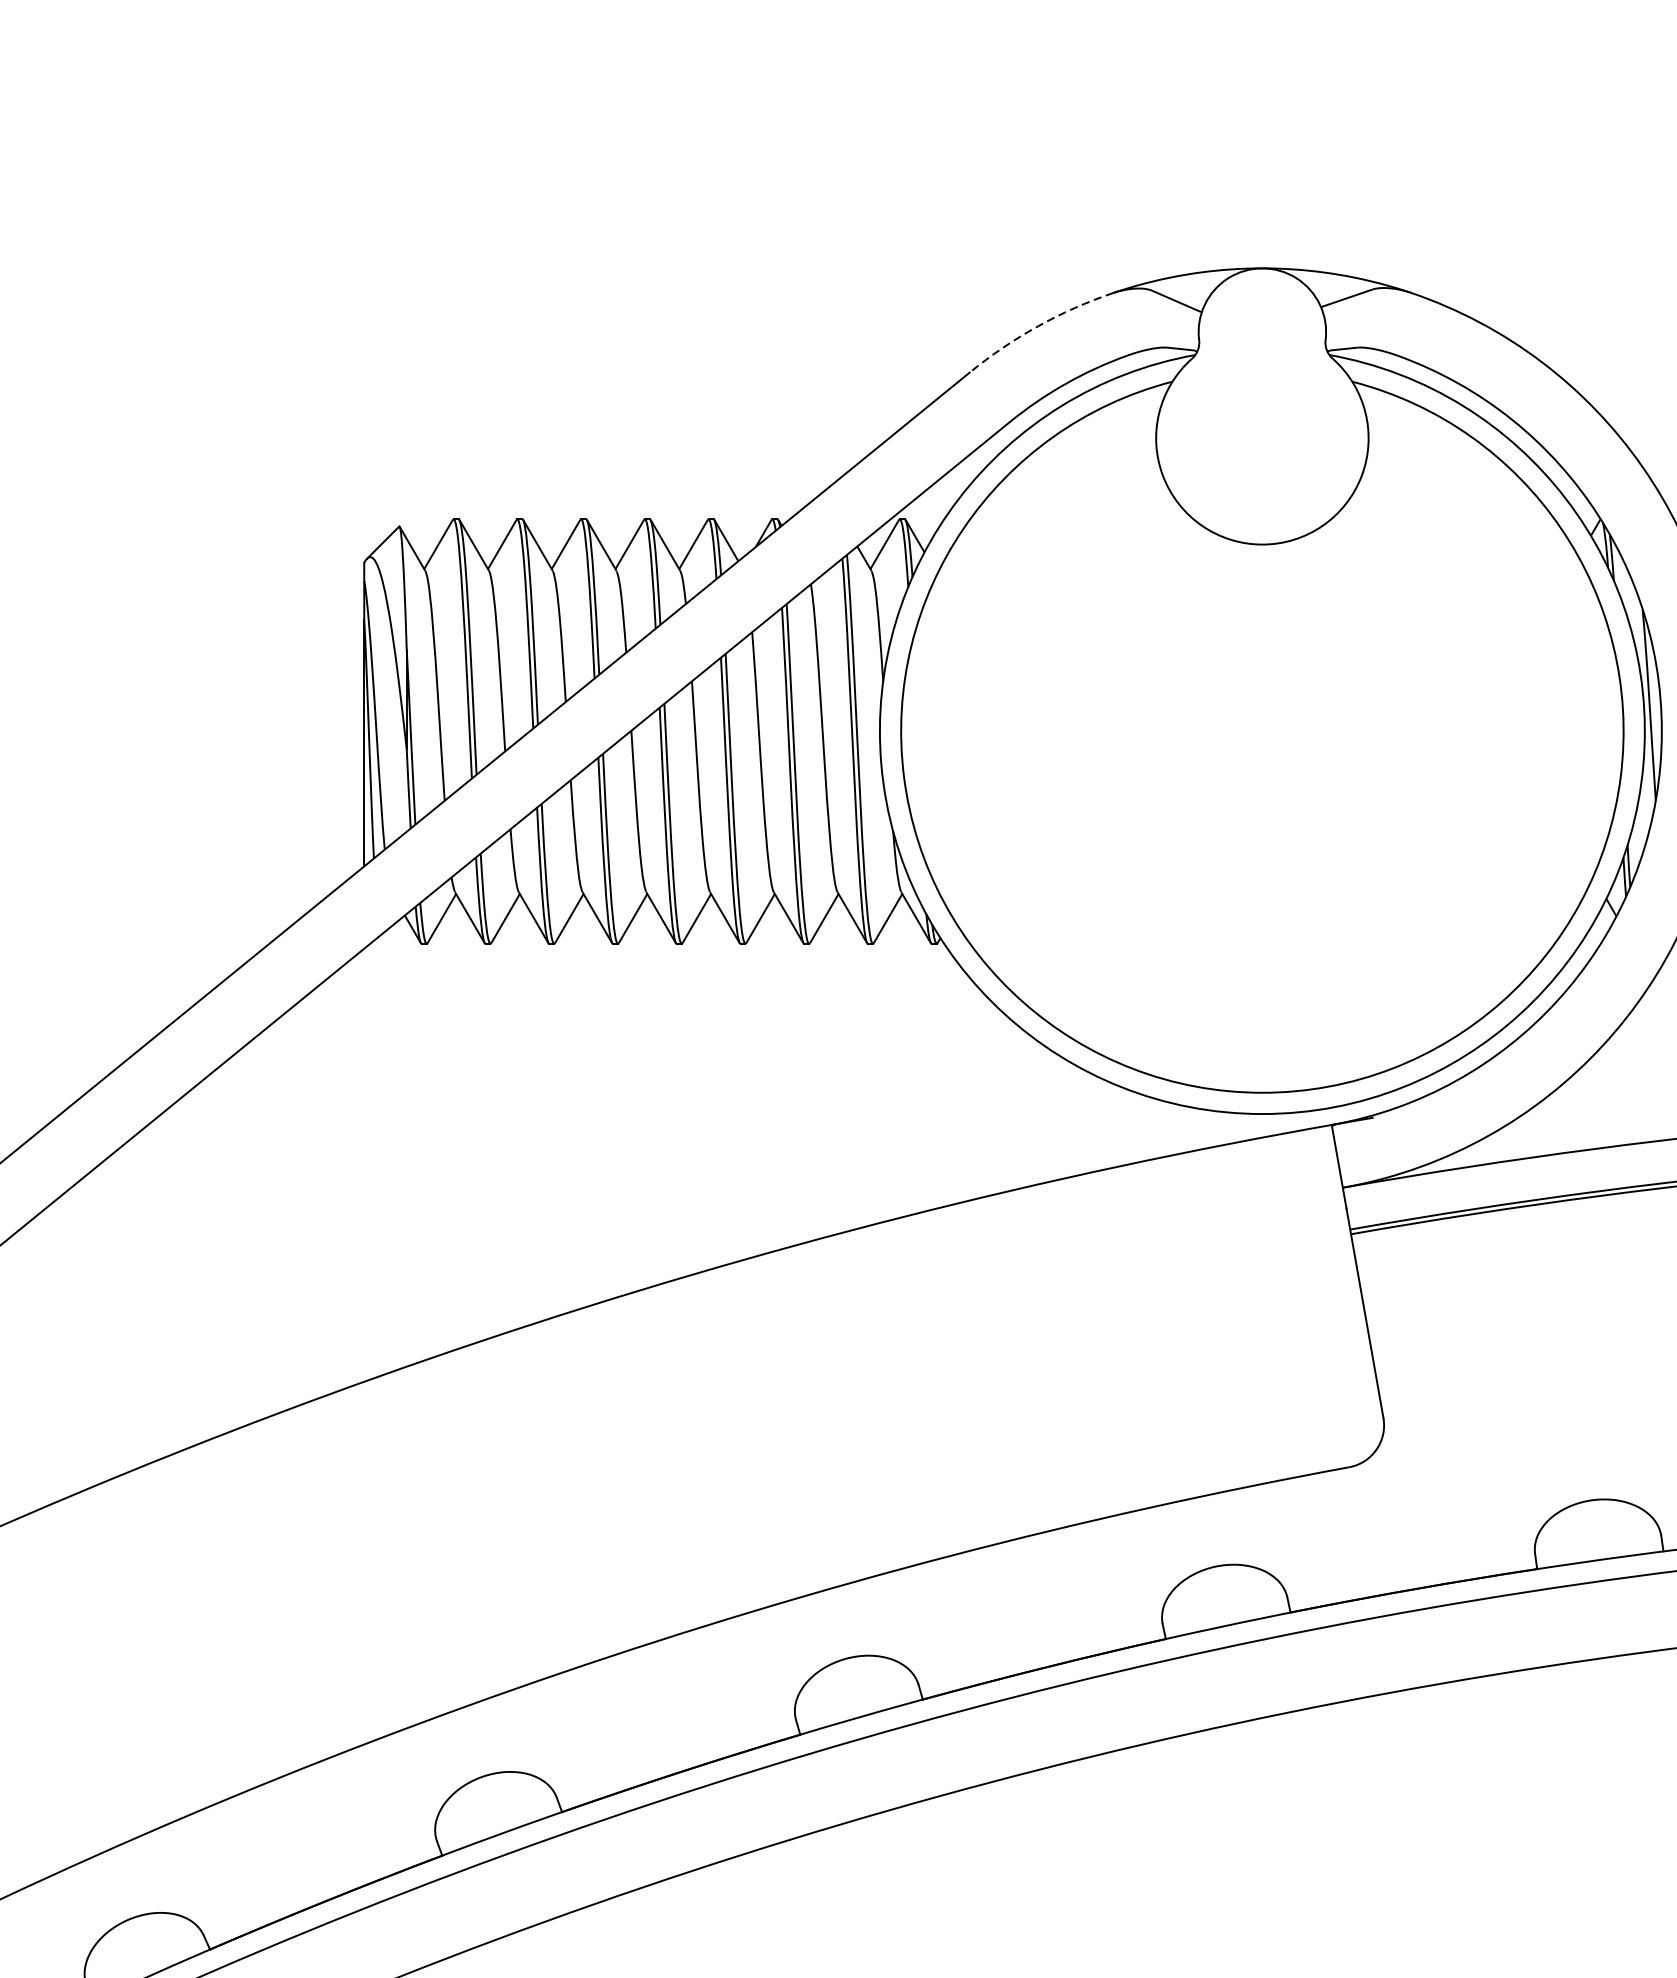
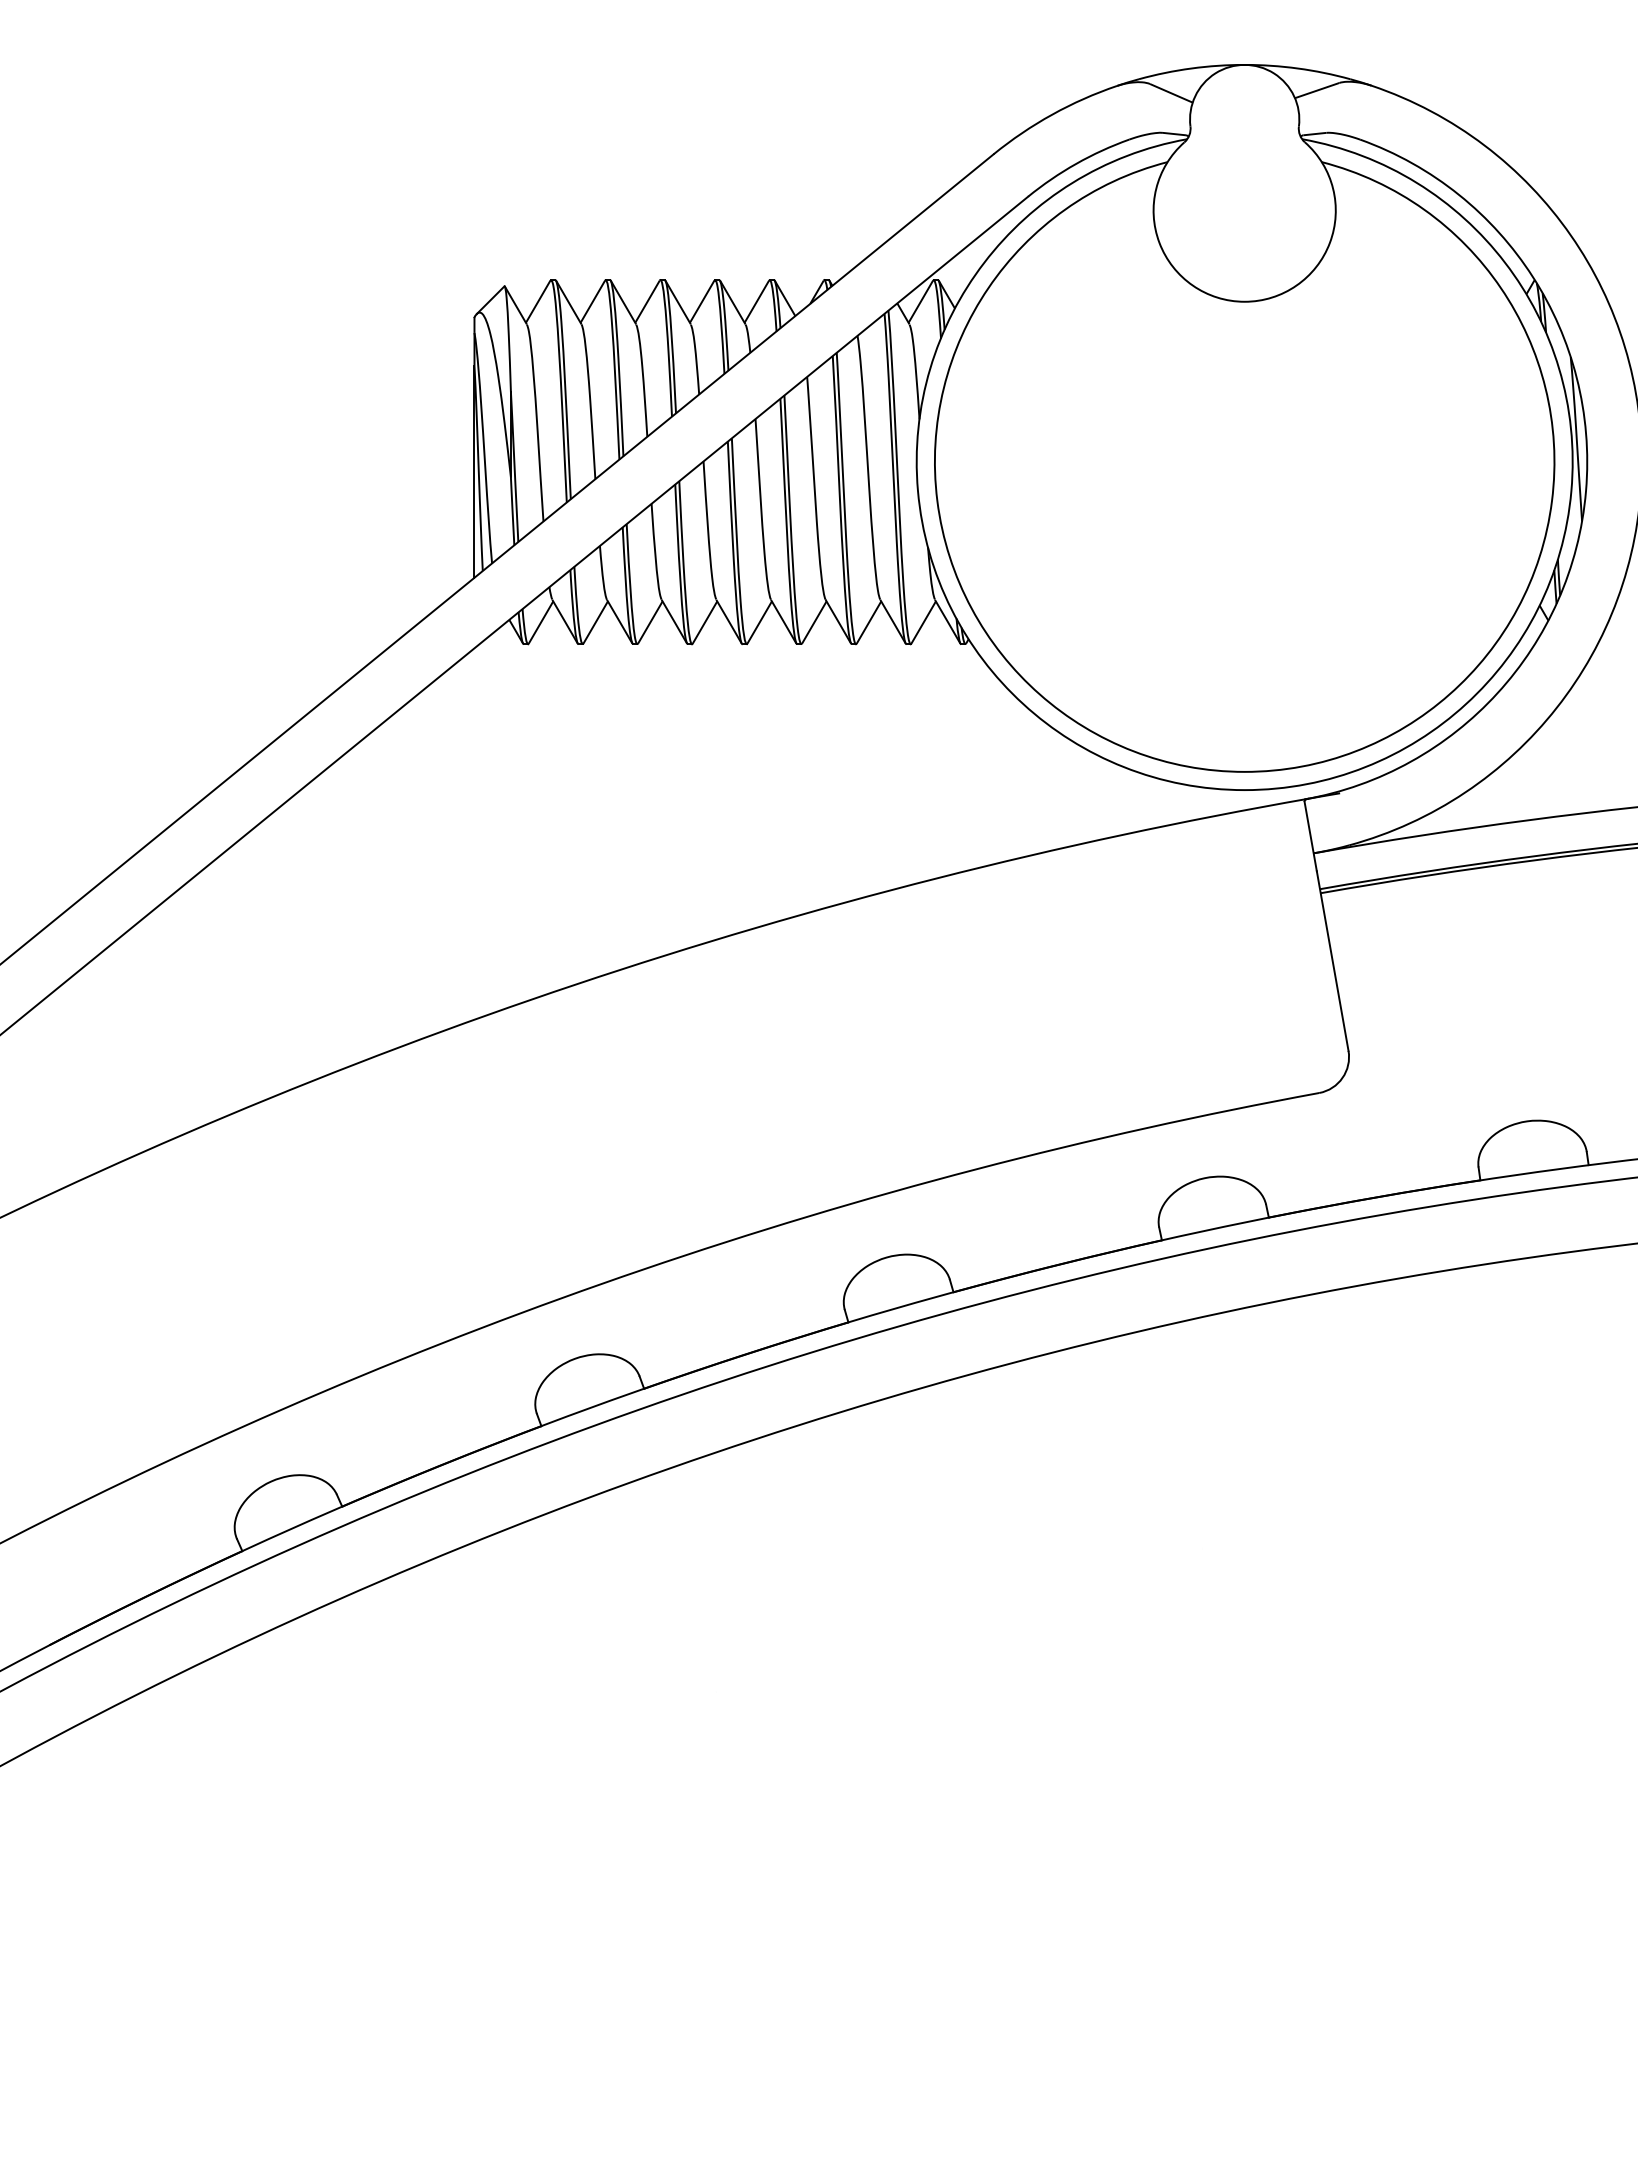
arc: (1038, 326) -> (1052, 114), dashed -> solid

